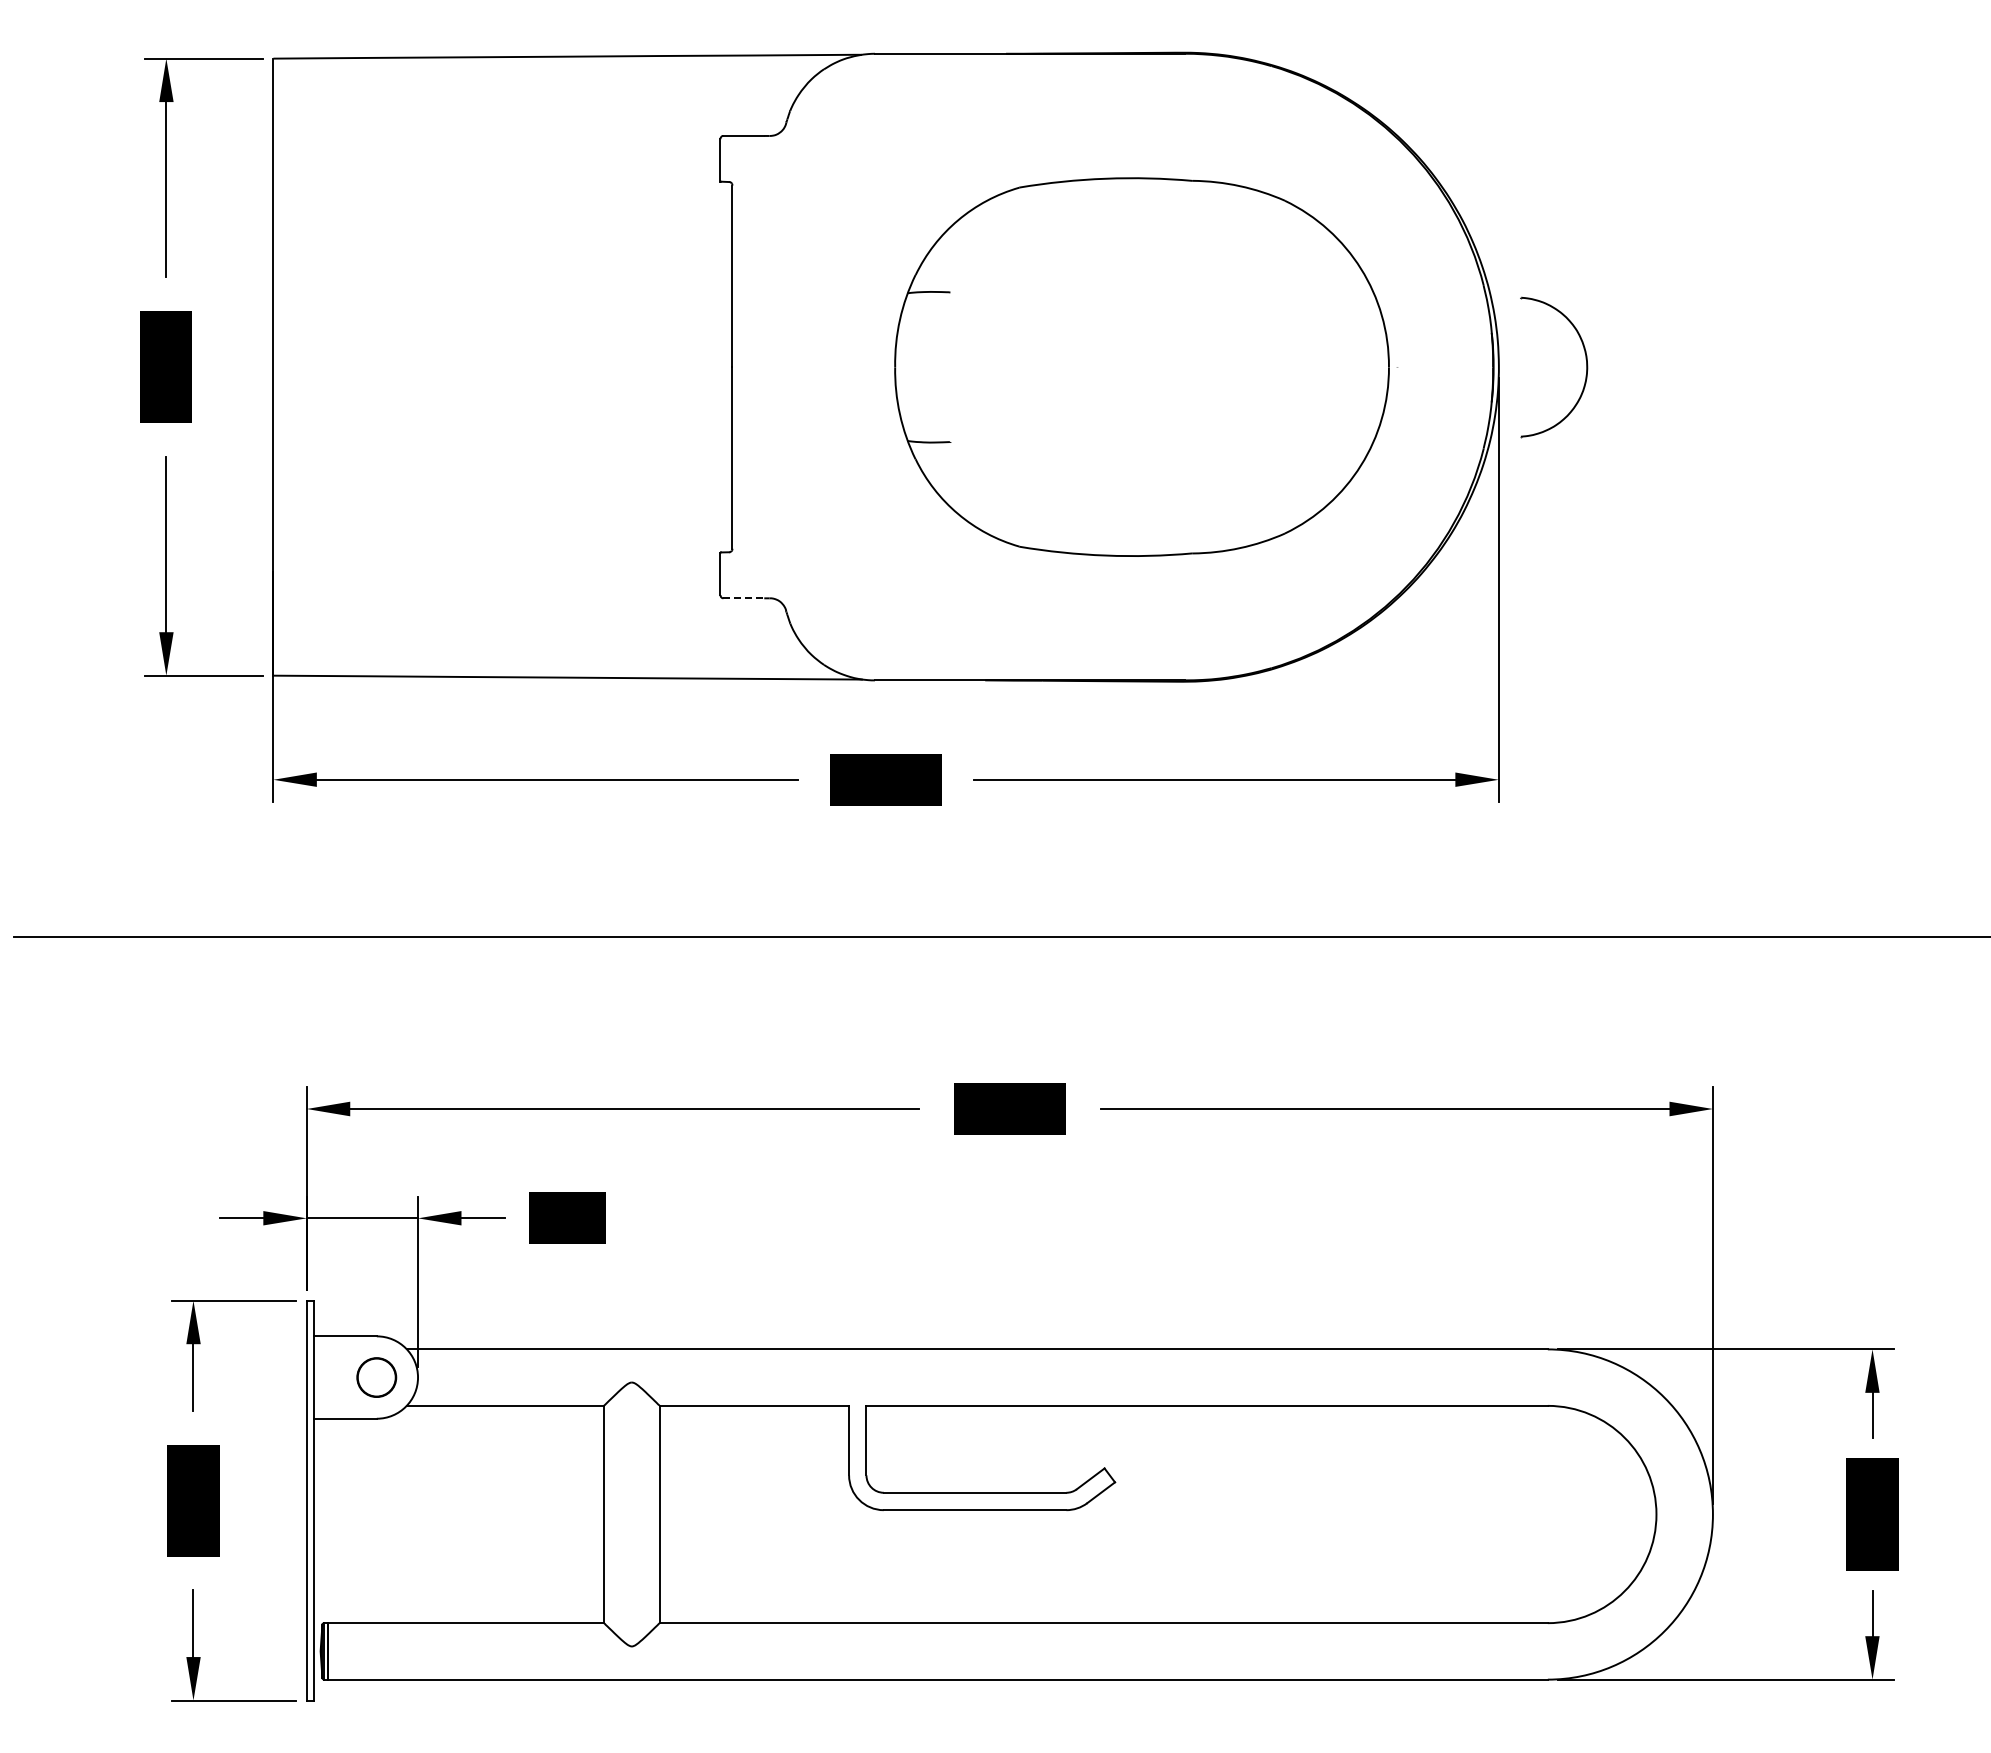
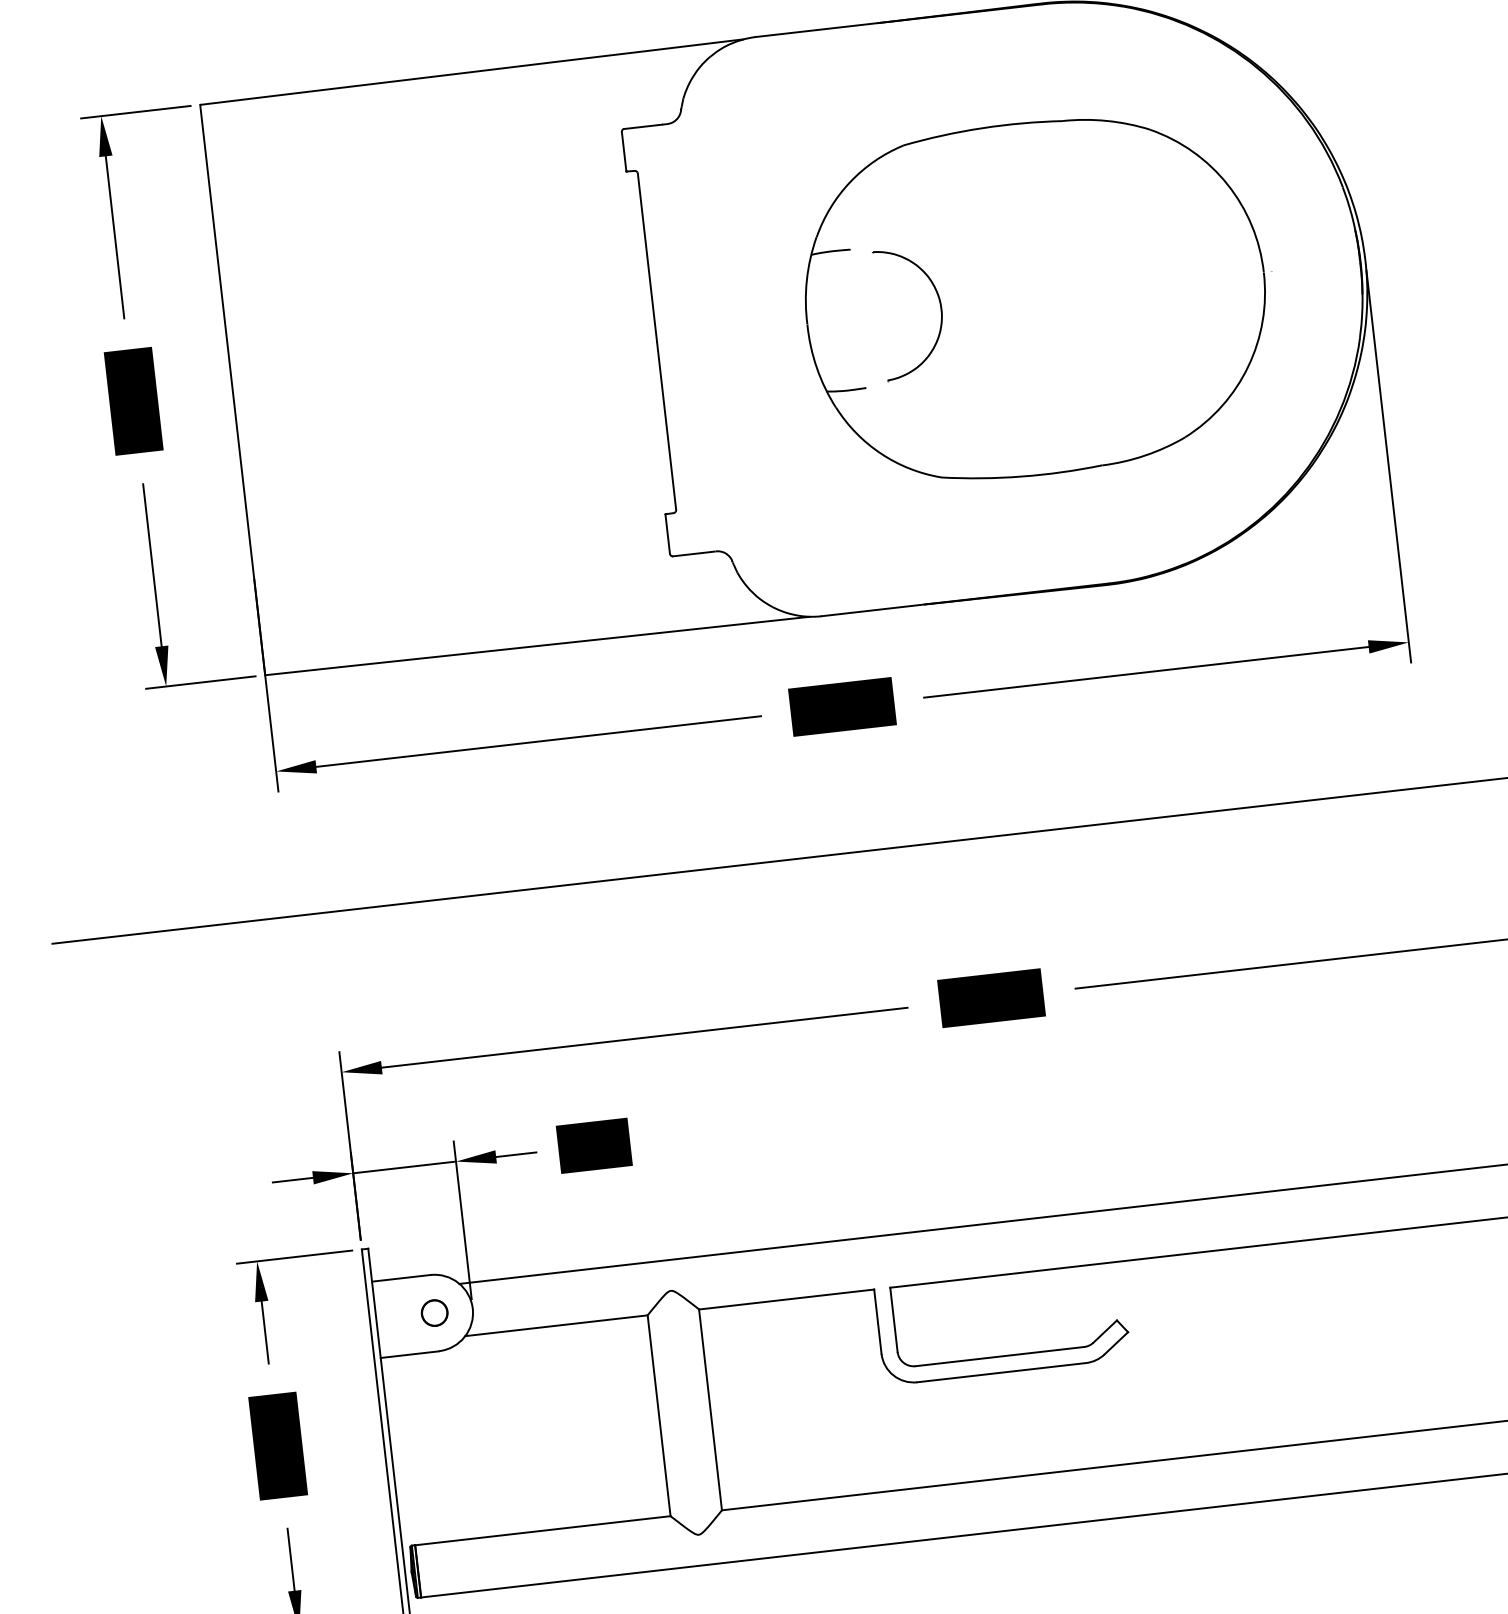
part: (1586, 367) -> (940, 309), moved
line: (744, 598) -> (692, 554), dashed -> solid
part: (376, 1377) -> (434, 1313), size x0.71

